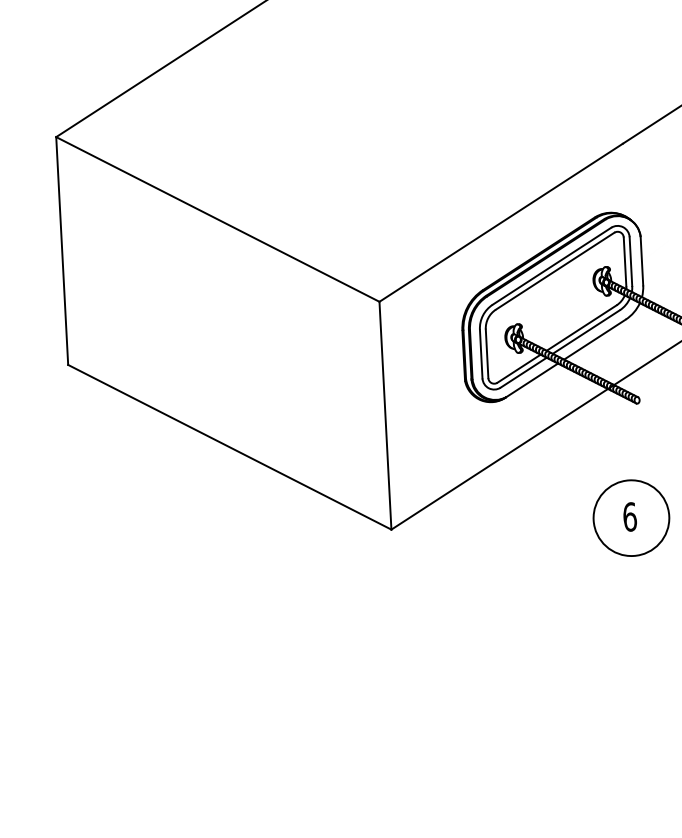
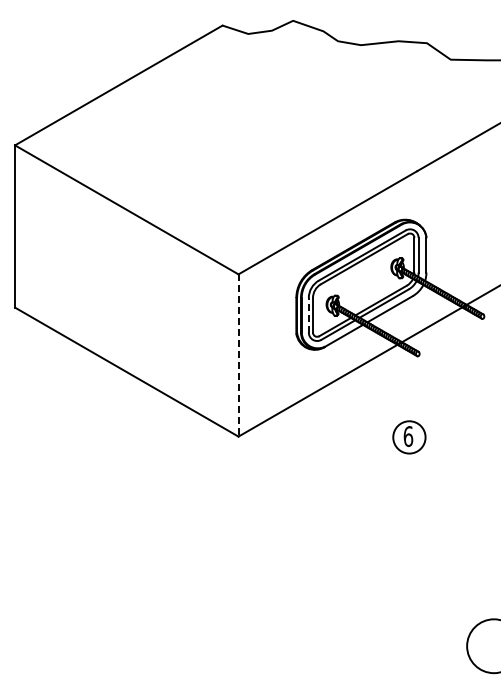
line: (480, 352) -> (308, 314), solid -> dashed
line: (385, 417) -> (238, 356), solid -> dashed
circle: (631, 518) -> (409, 437), size x0.6

